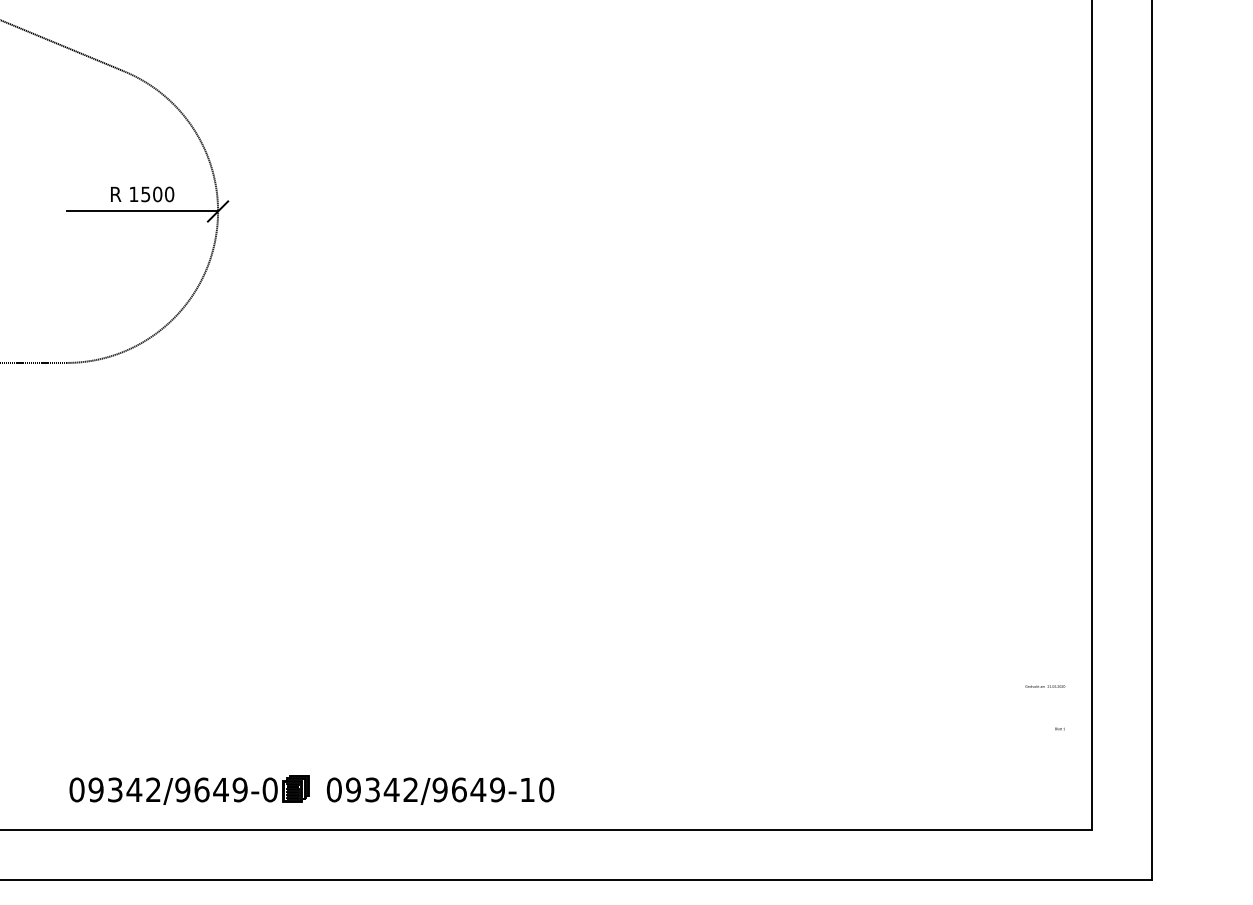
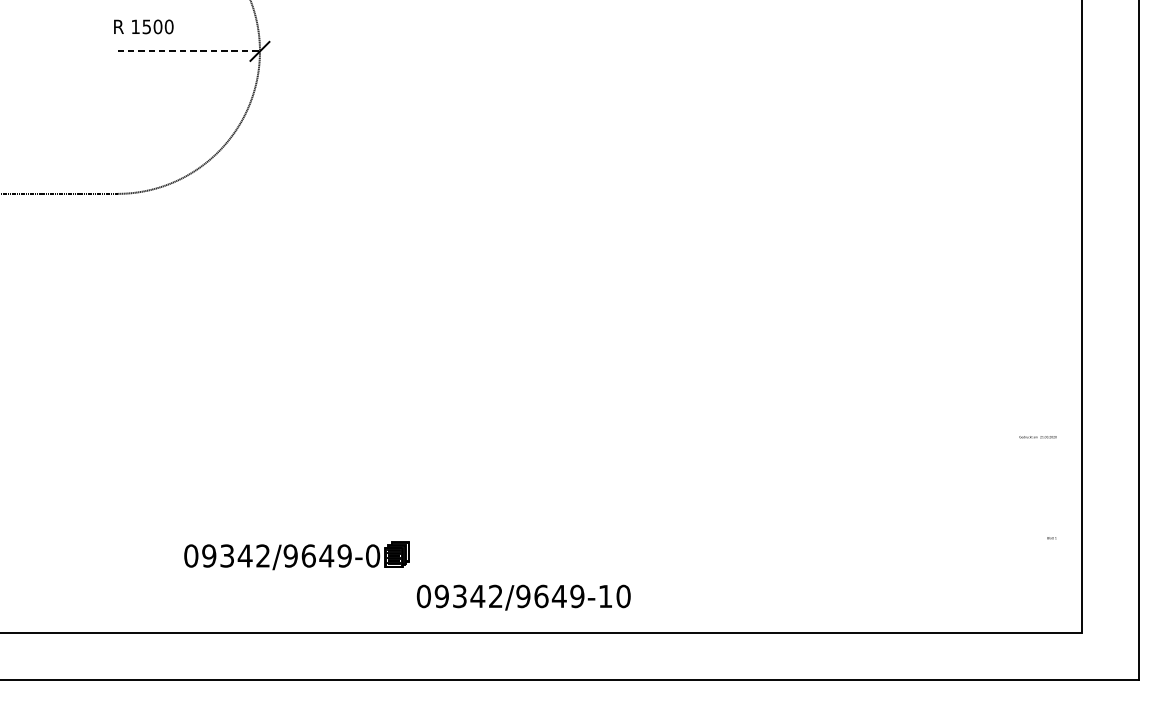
text: (142, 194) -> (143, 26), moved
line: (142, 211) -> (188, 51), solid -> dashed
text: (1045, 686) -> (1038, 437), moved
part: (189, 789) -> (297, 555), moved
text: (440, 790) -> (523, 596), moved

